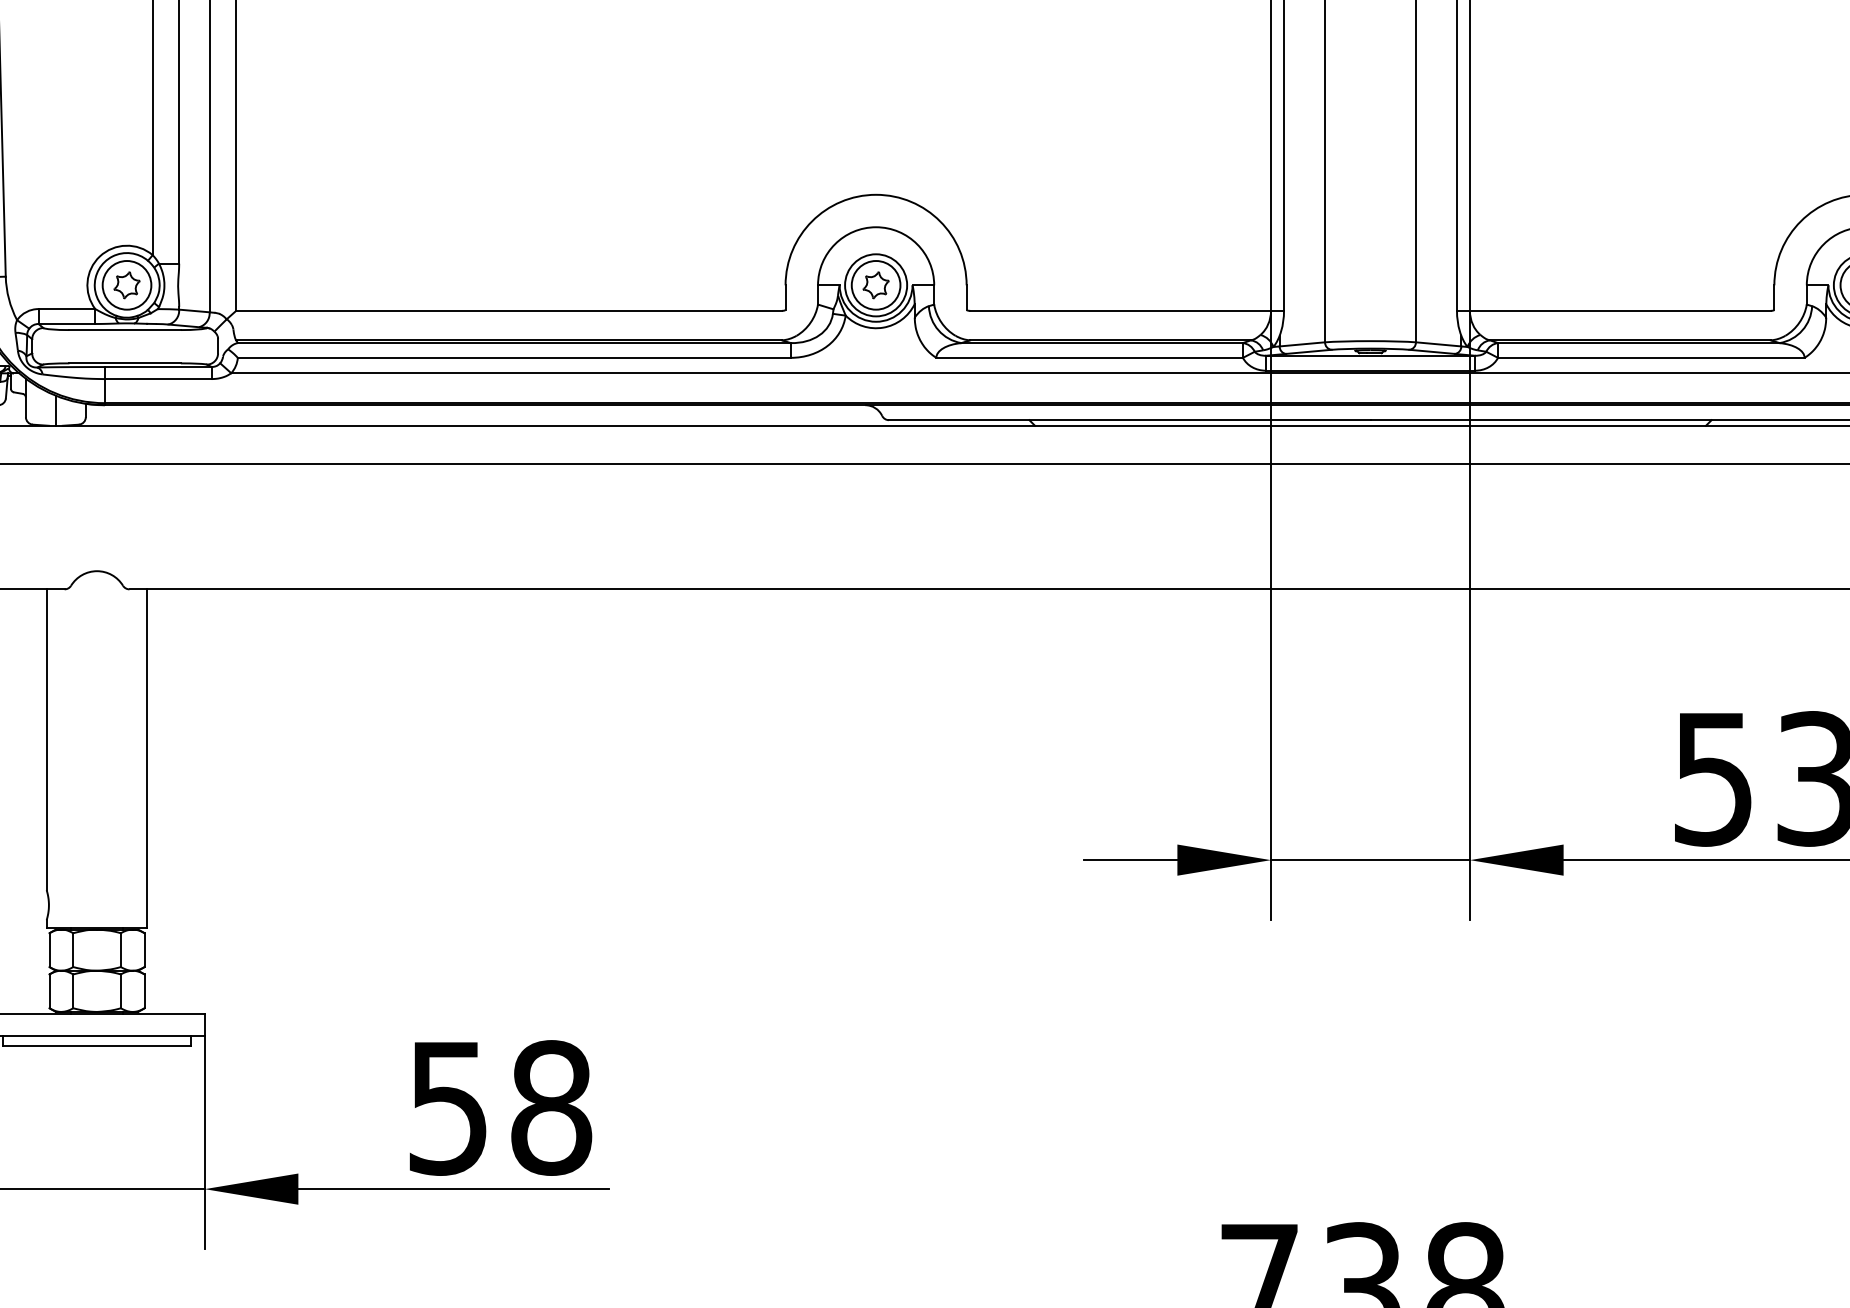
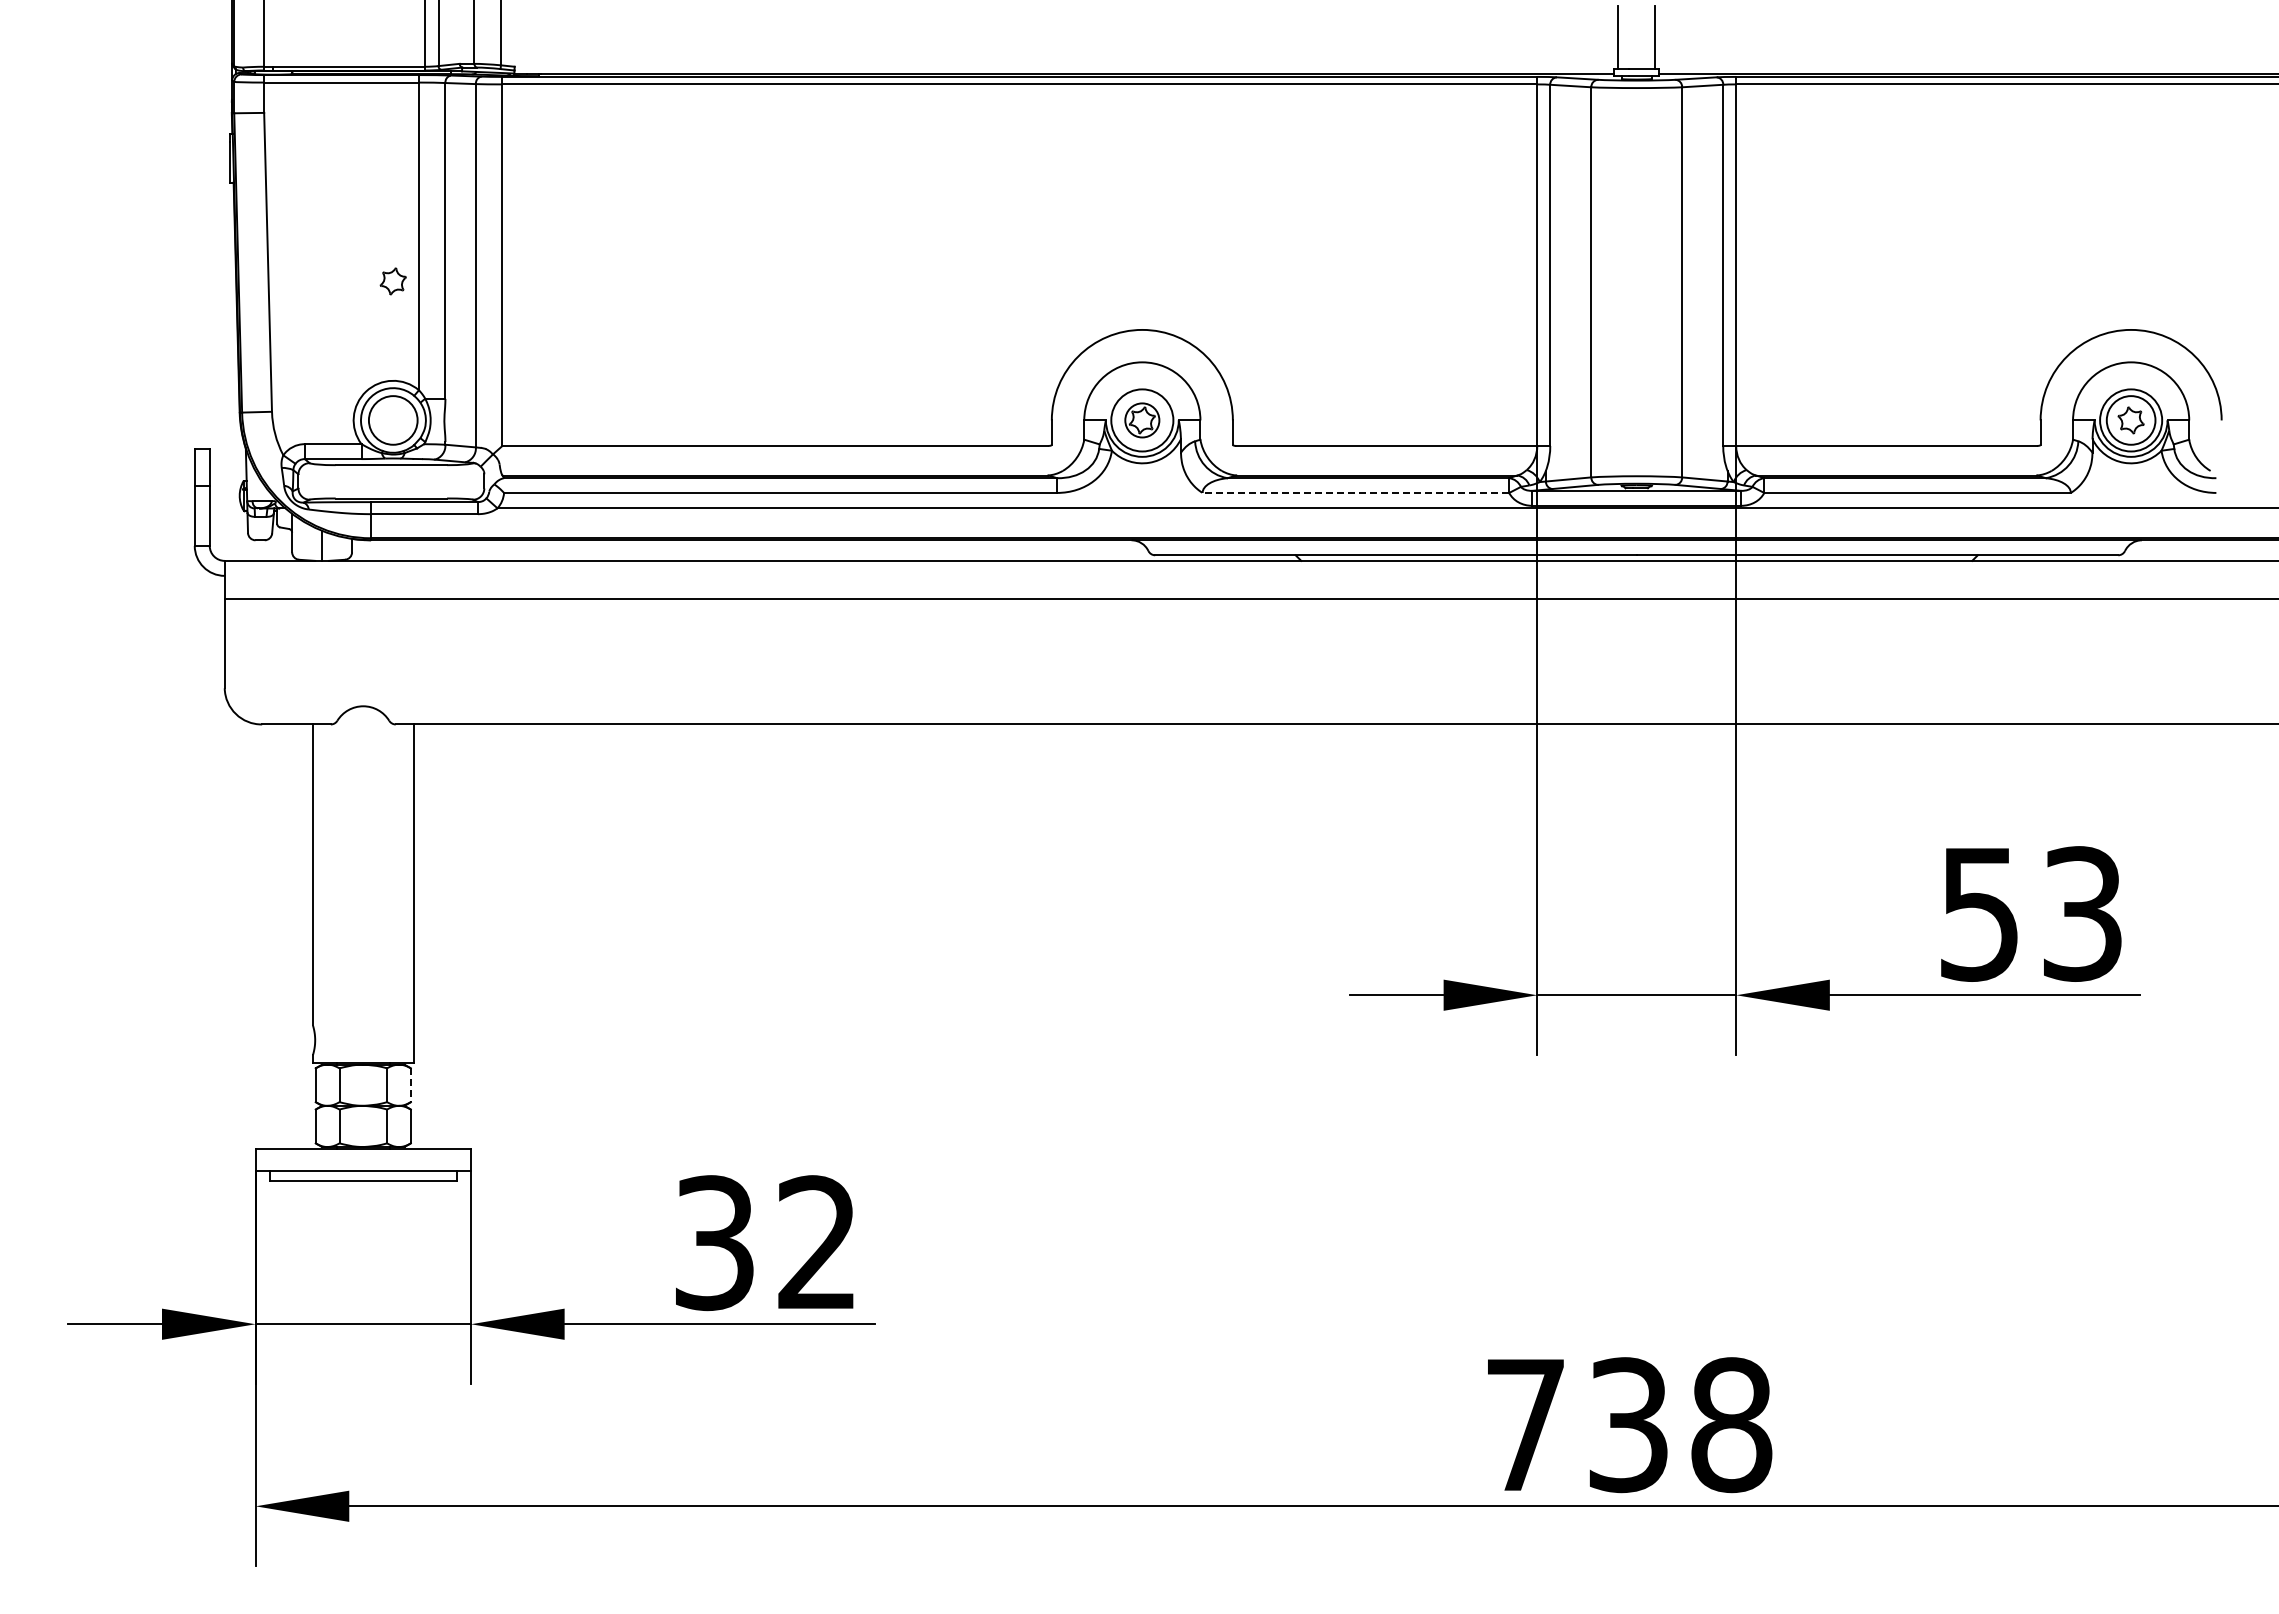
part: (126, 285) -> (392, 281), moved
circle: (876, 285) -> (1142, 420), size x0.7
line: (1089, 357) -> (1355, 492), solid -> dashed
line: (144, 950) -> (410, 1085), solid -> dashed
text: (501, 1108) -> (767, 1243), 58 -> 32

